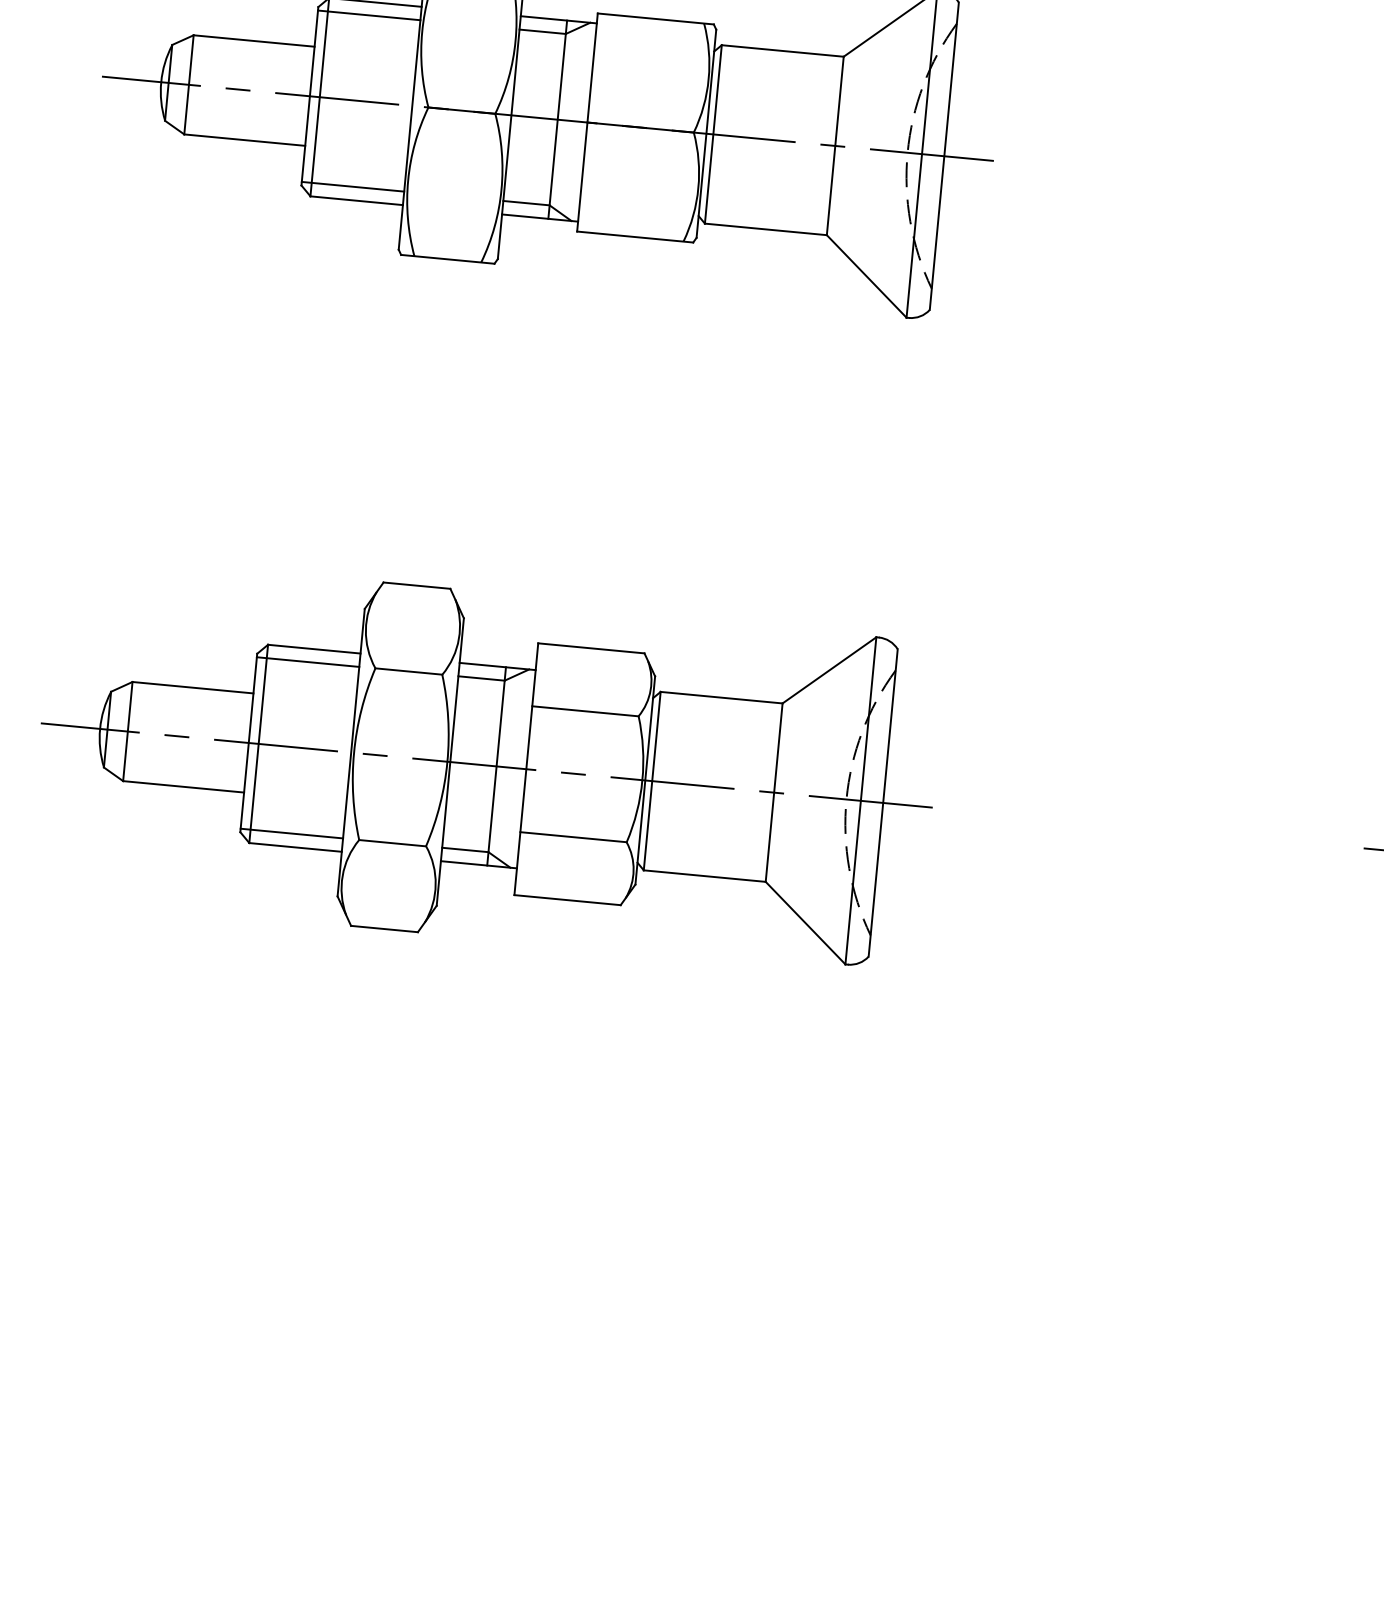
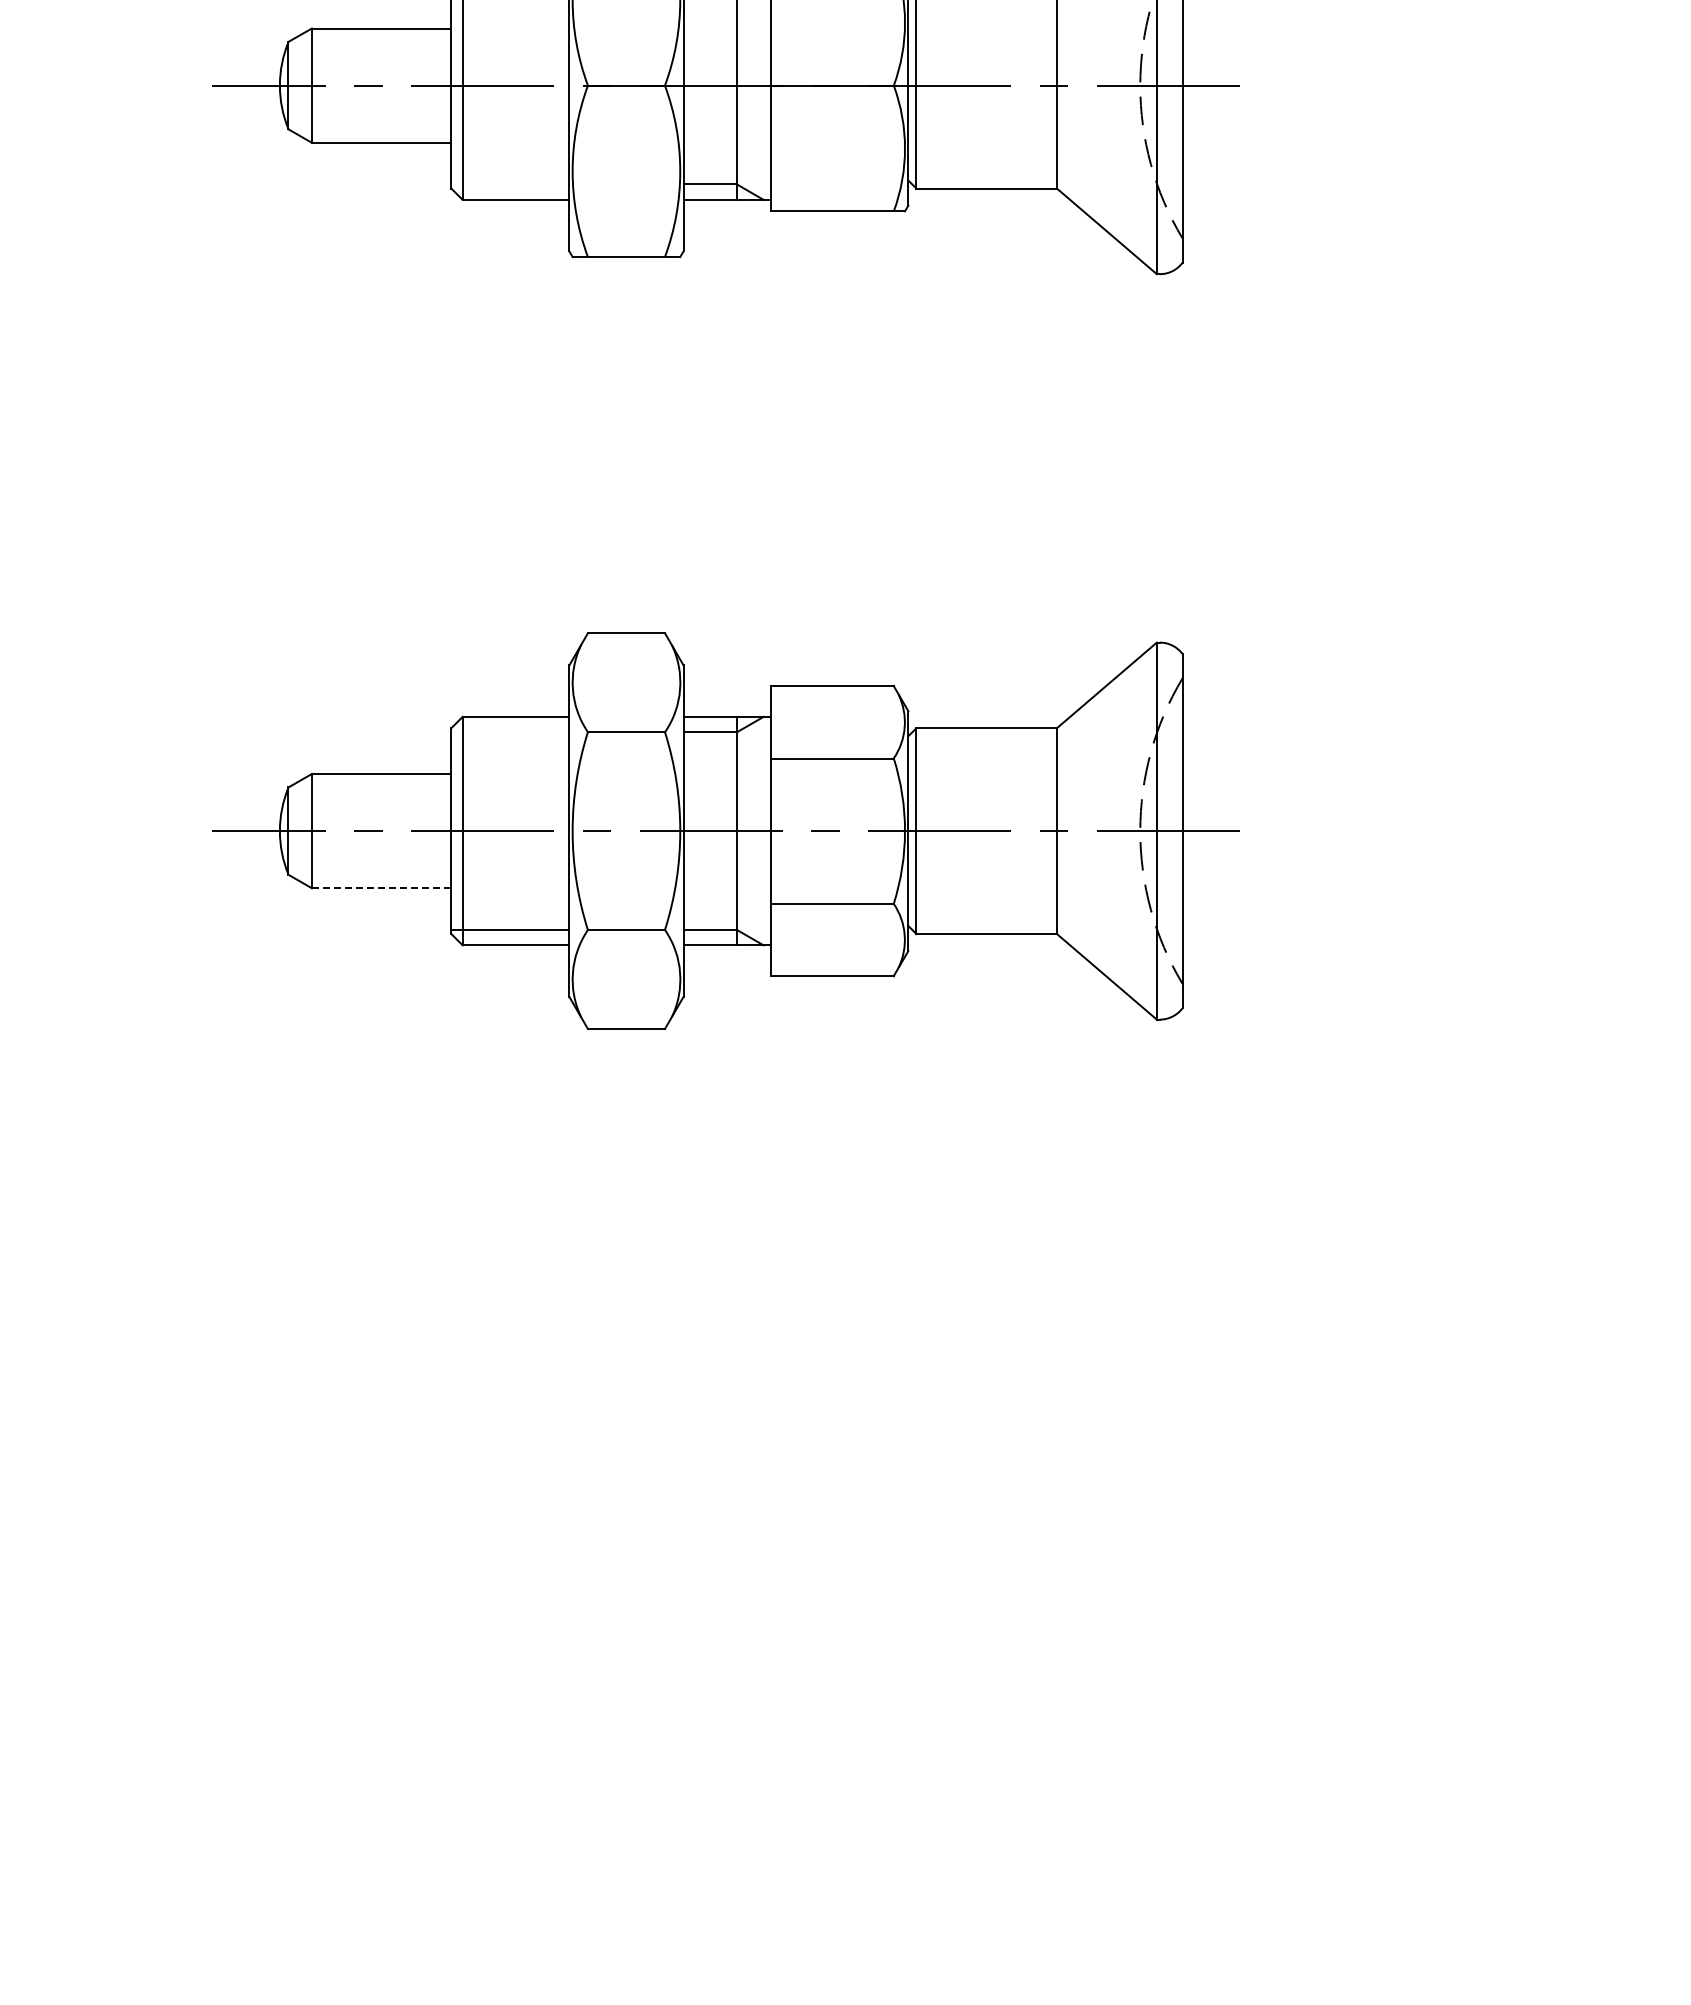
line: (353, 186) -> (510, 184), removed
line: (308, 662) -> (510, 732), removed
line: (183, 787) -> (381, 888), solid -> dashed

